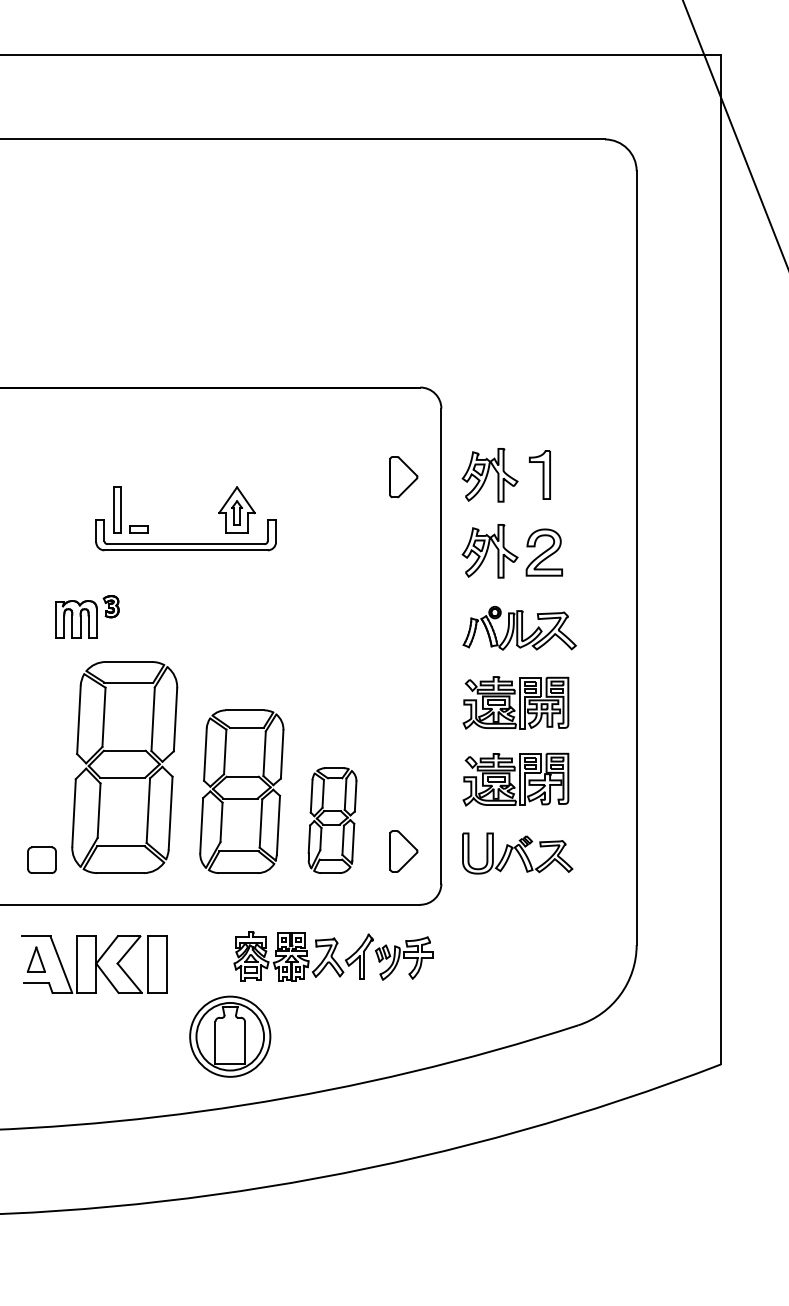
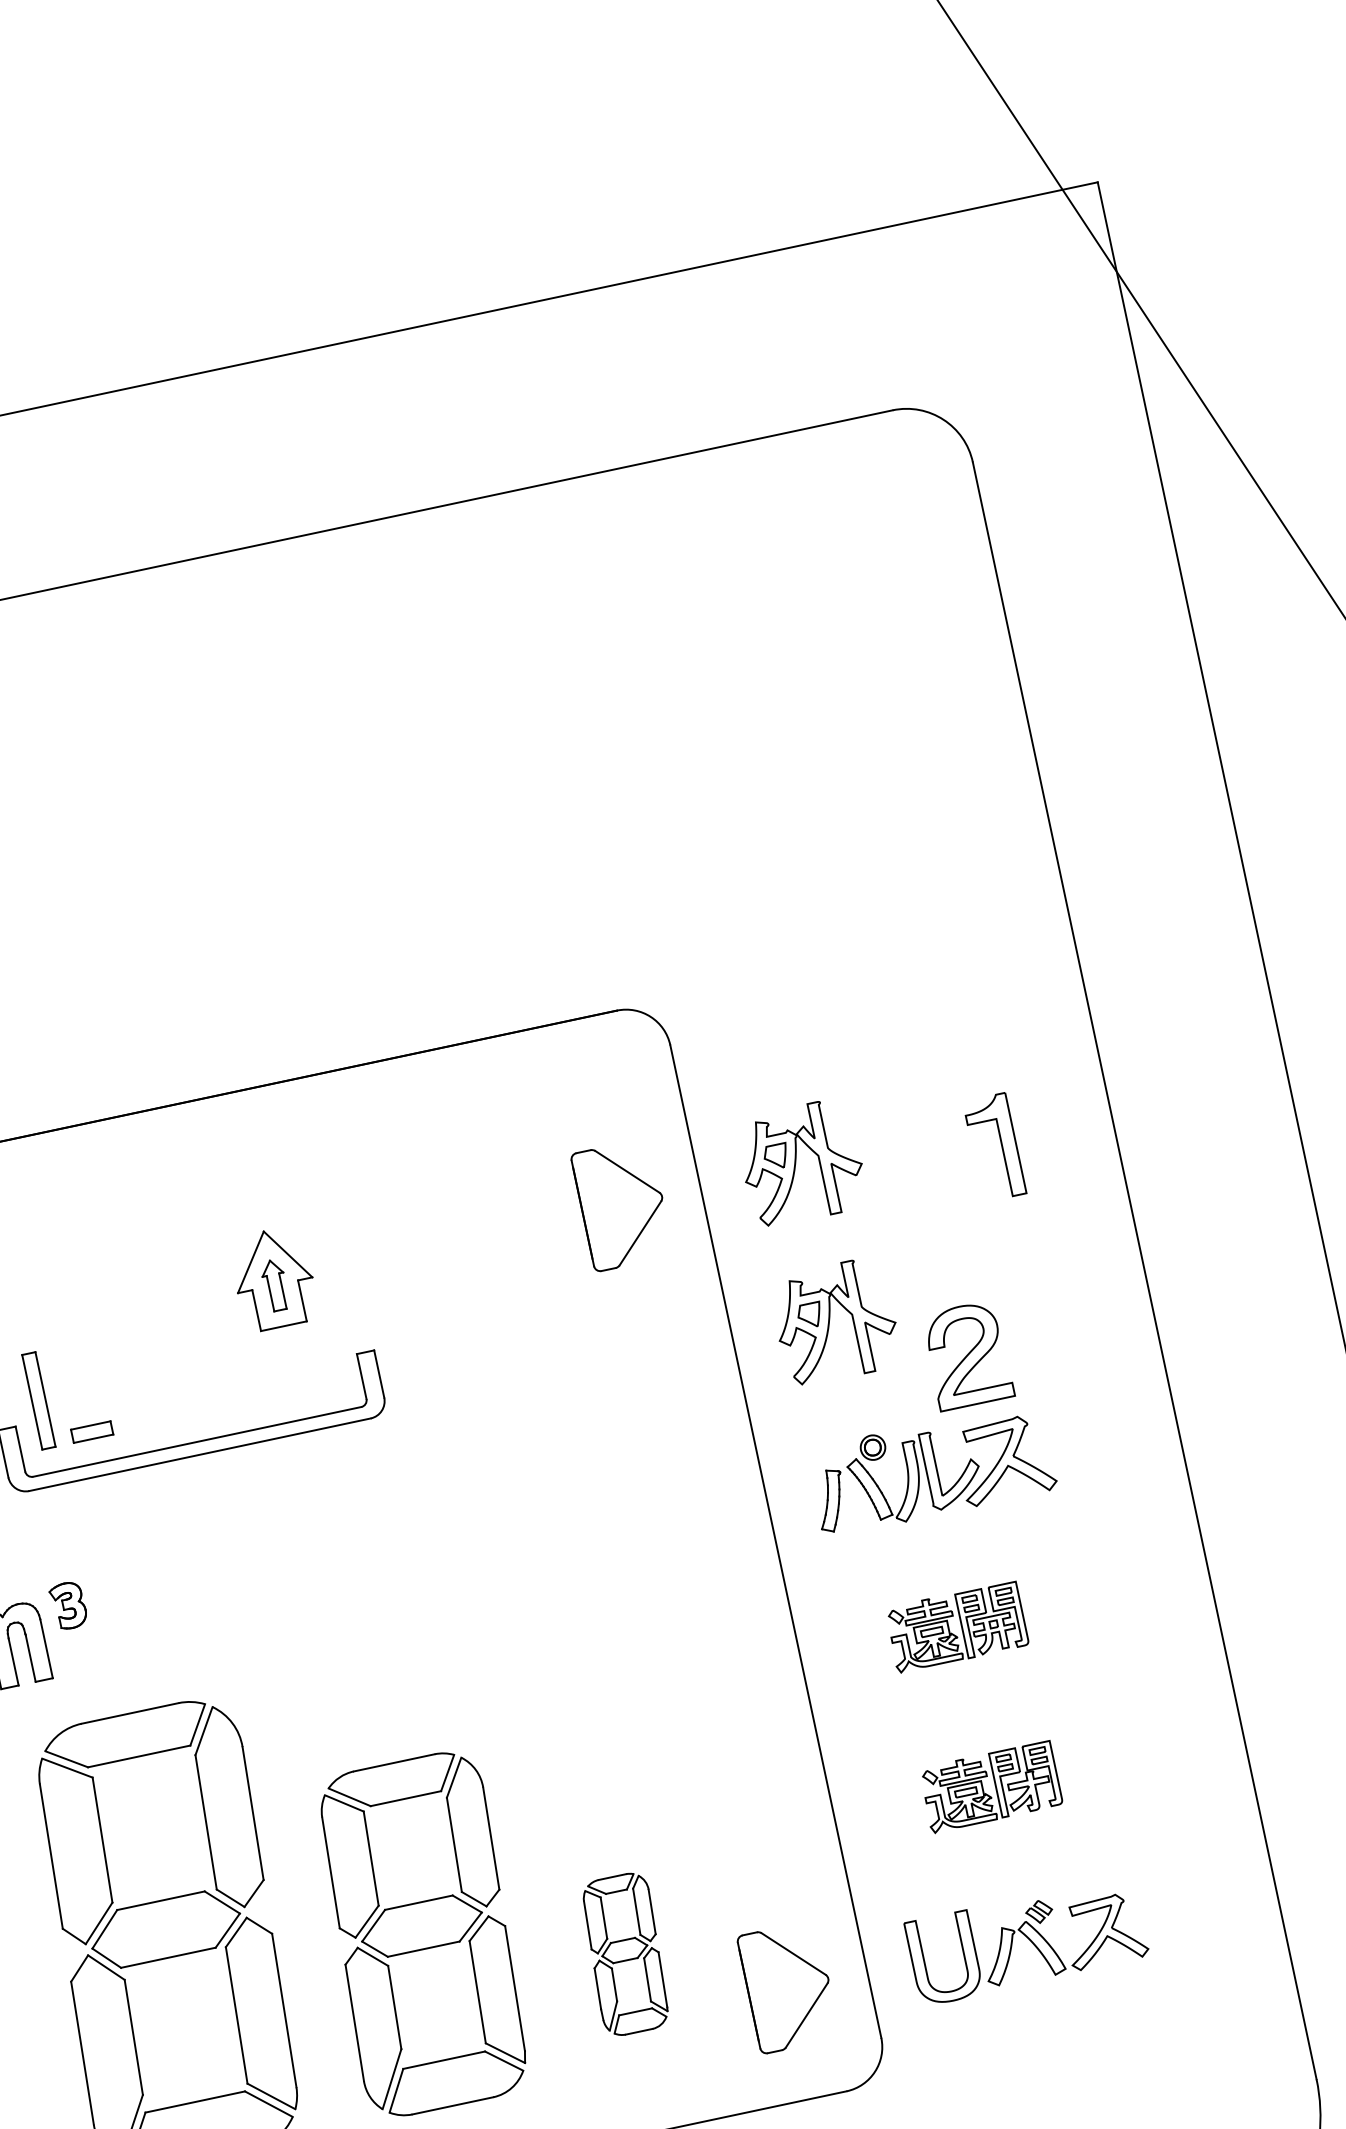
curve: (542, 474) -> (999, 1145), moved
part: (403, 477) -> (621, 1206), size x1.4
part: (236, 509) -> (272, 1278), moved
curve: (543, 552) -> (965, 1355), moved
part: (515, 702) -> (955, 1626), size x0.6
part: (515, 779) -> (989, 1787), size x0.6
part: (332, 820) -> (625, 1954), size x0.7
part: (403, 851) -> (787, 1987), size x1.4

